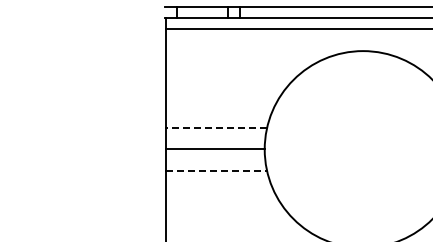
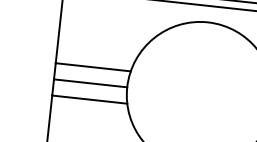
line: (216, 127) -> (93, 67), dashed -> solid
line: (216, 171) -> (89, 99), dashed -> solid

